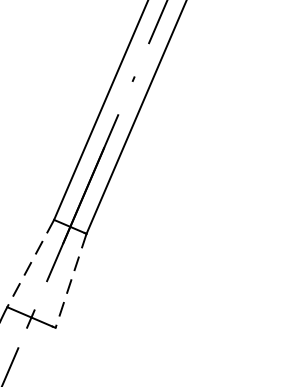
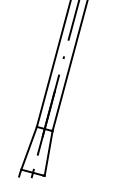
line: (31, 264) -> (29, 148), dashed -> solid
line: (70, 280) -> (48, 153), dashed -> solid

